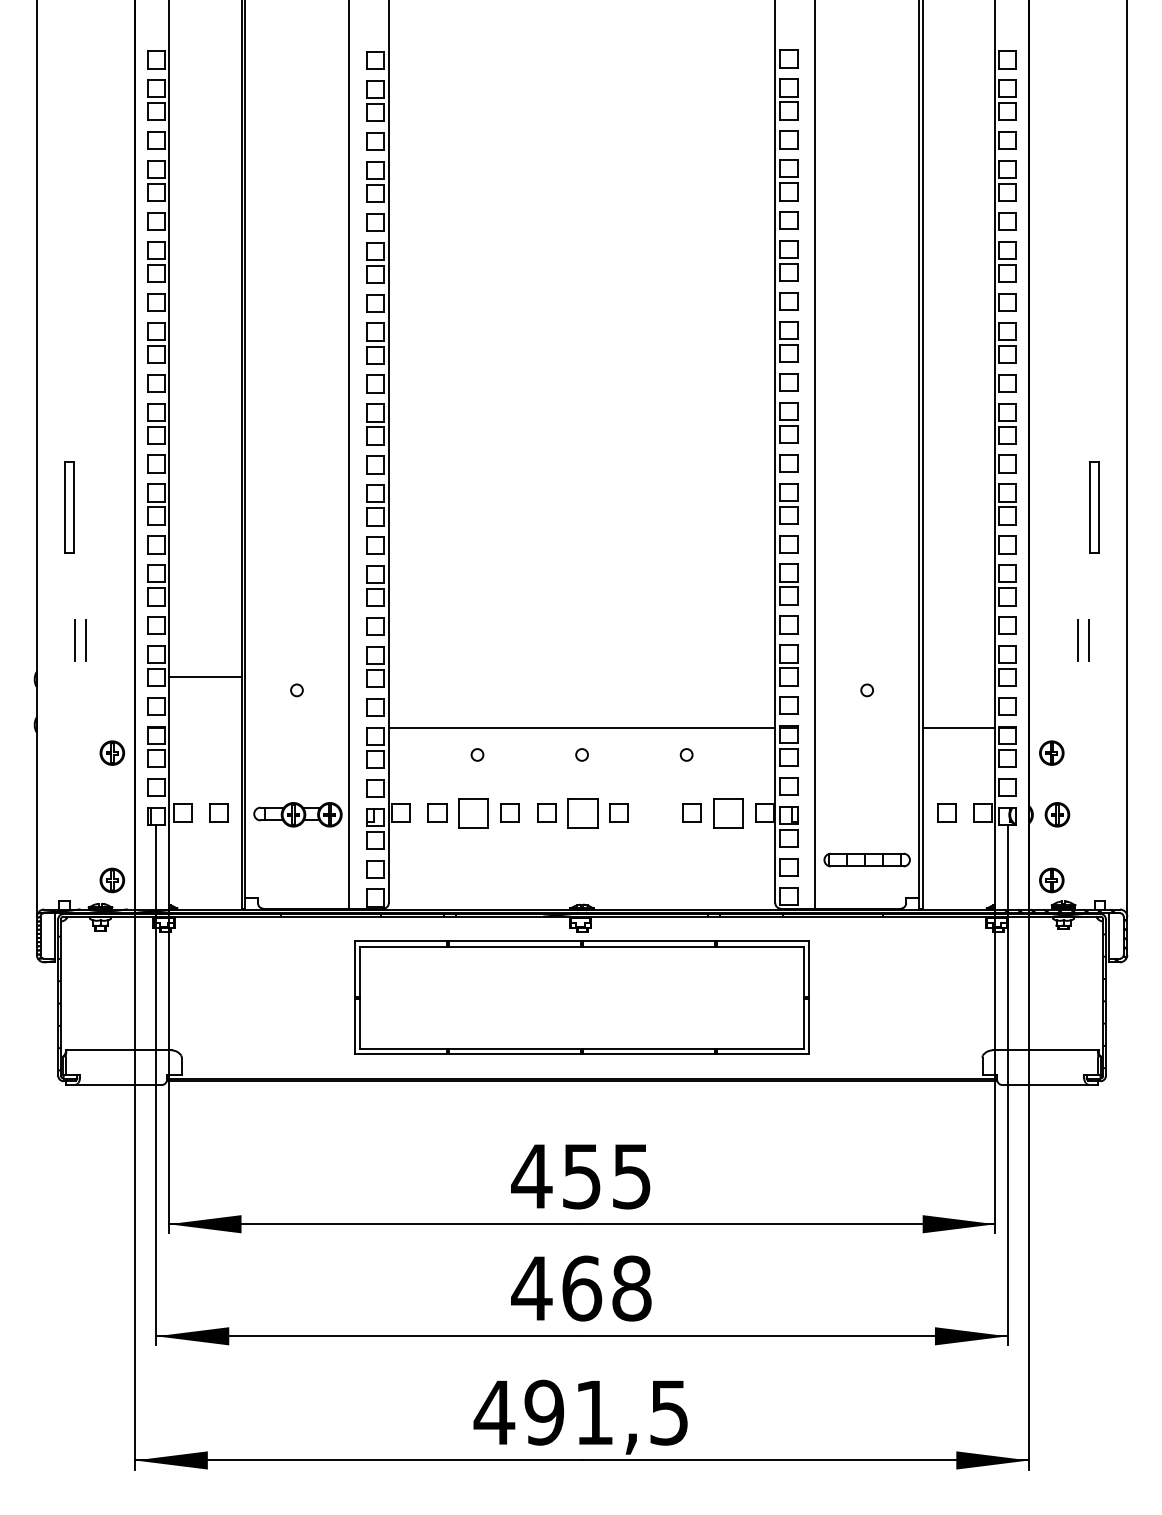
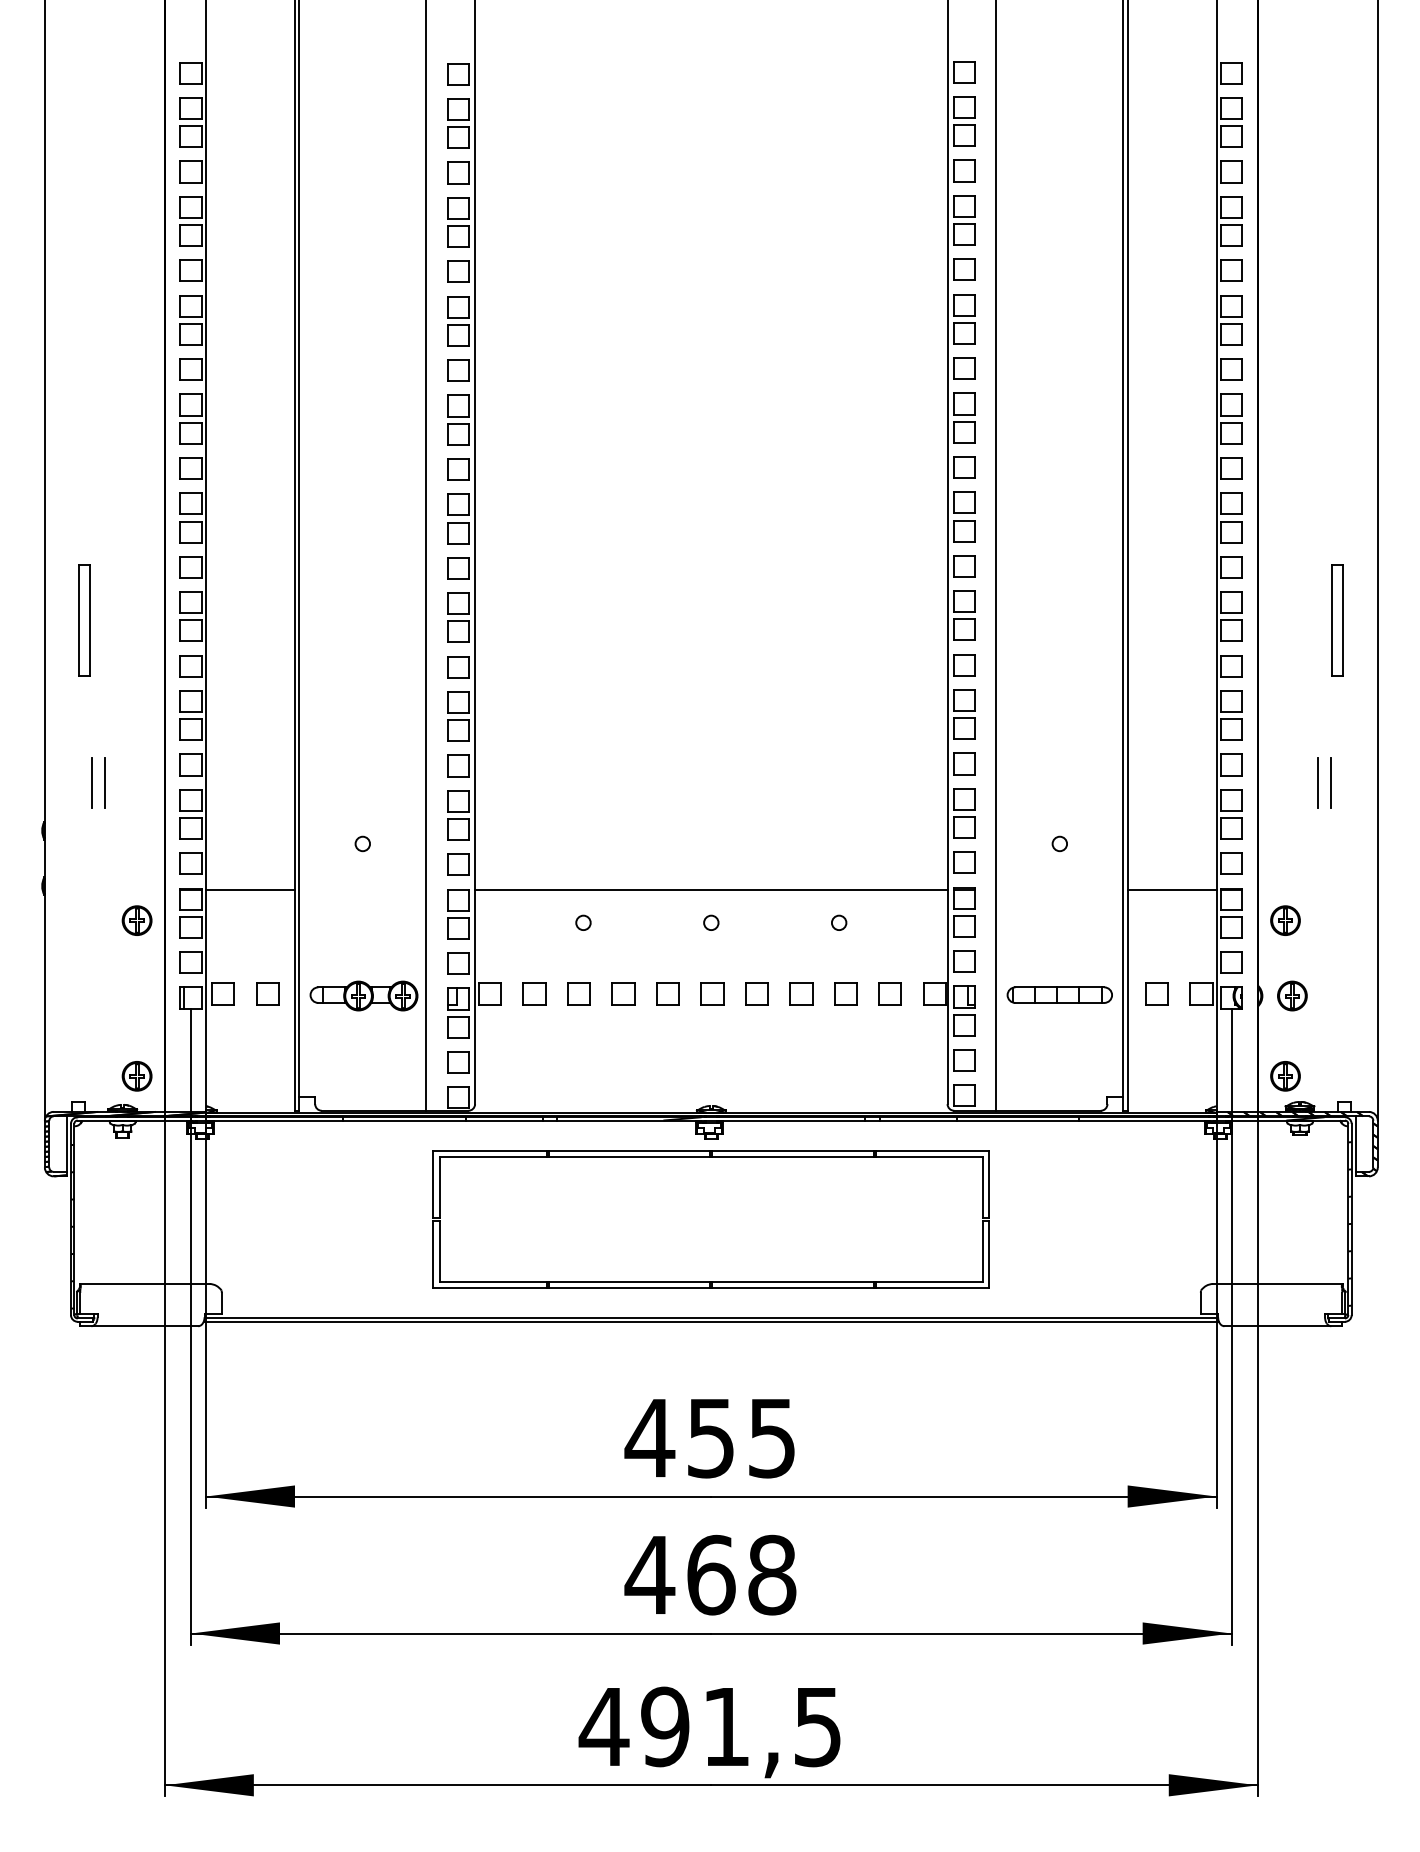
line: (204, 676) -> (249, 889), moved
part: (473, 812) -> (578, 993), size x0.62
part: (582, 812) -> (711, 993), size x0.62
part: (655, 812) -> (801, 993), added
part: (728, 812) -> (890, 993), size x0.62
part: (866, 859) -> (1058, 994), moved

